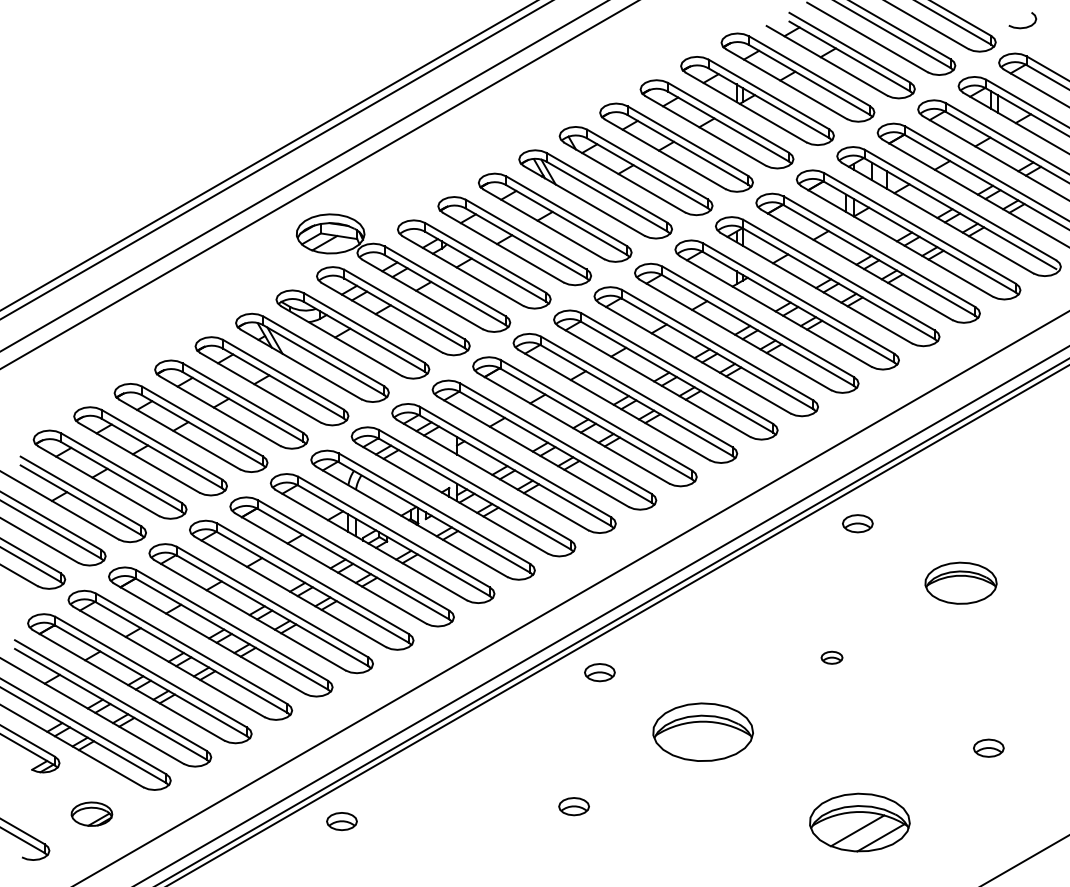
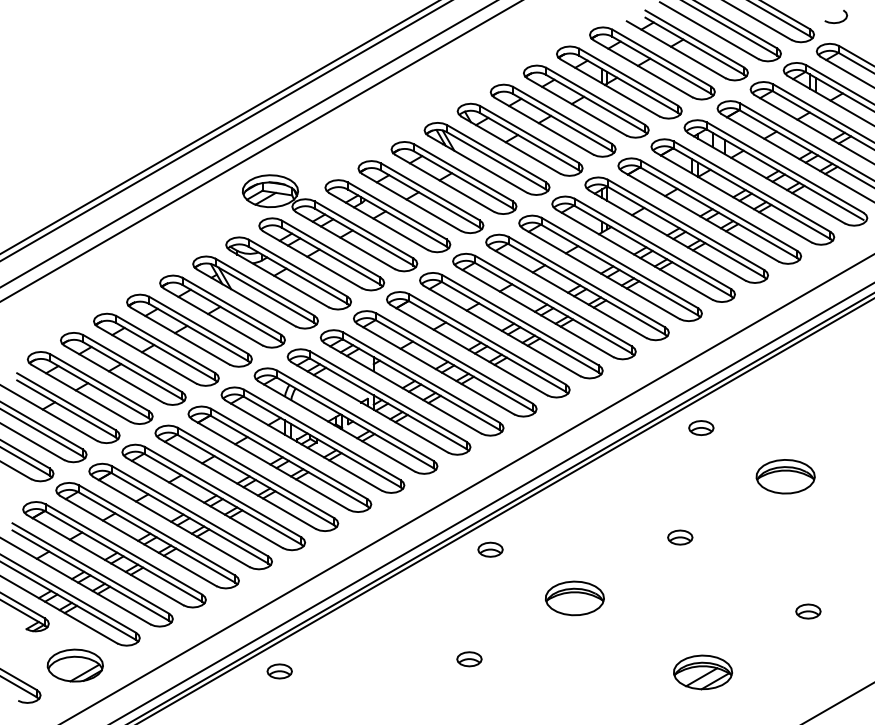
part: (831, 657) -> (679, 537), size x1.43
part: (702, 731) -> (574, 597), size x0.71
part: (91, 813) -> (75, 664), size x1.67
part: (859, 822) -> (702, 672), size x0.71

